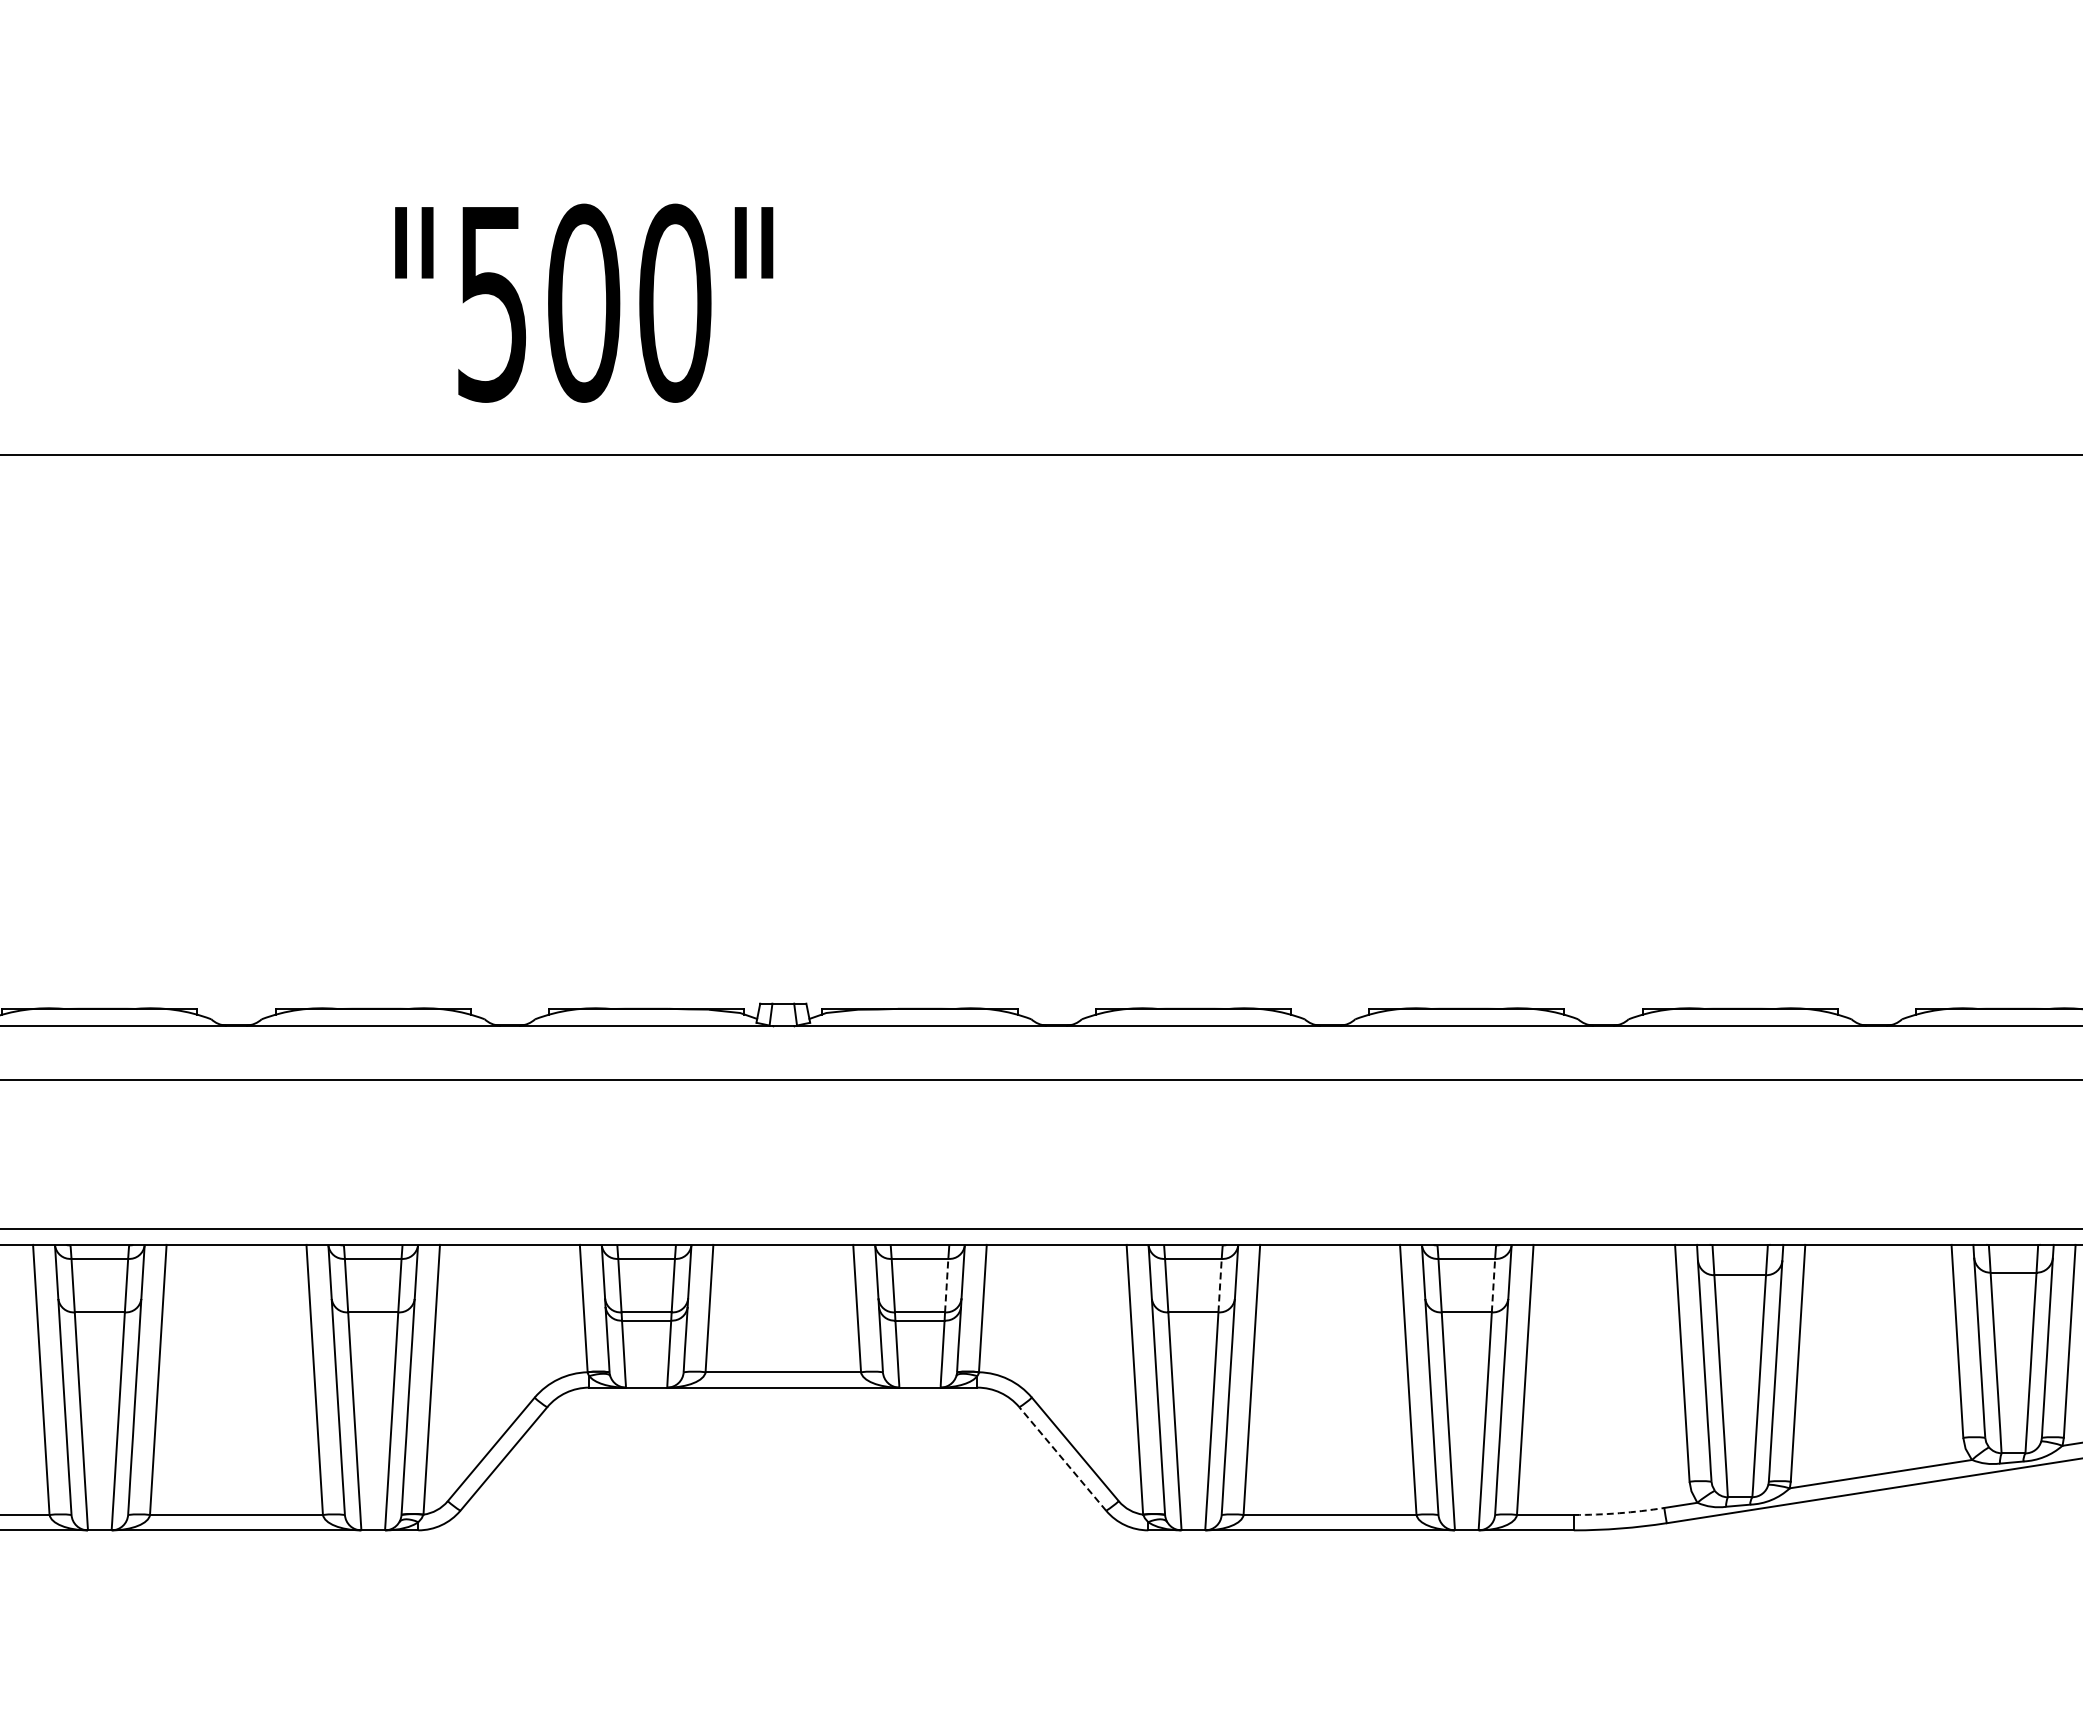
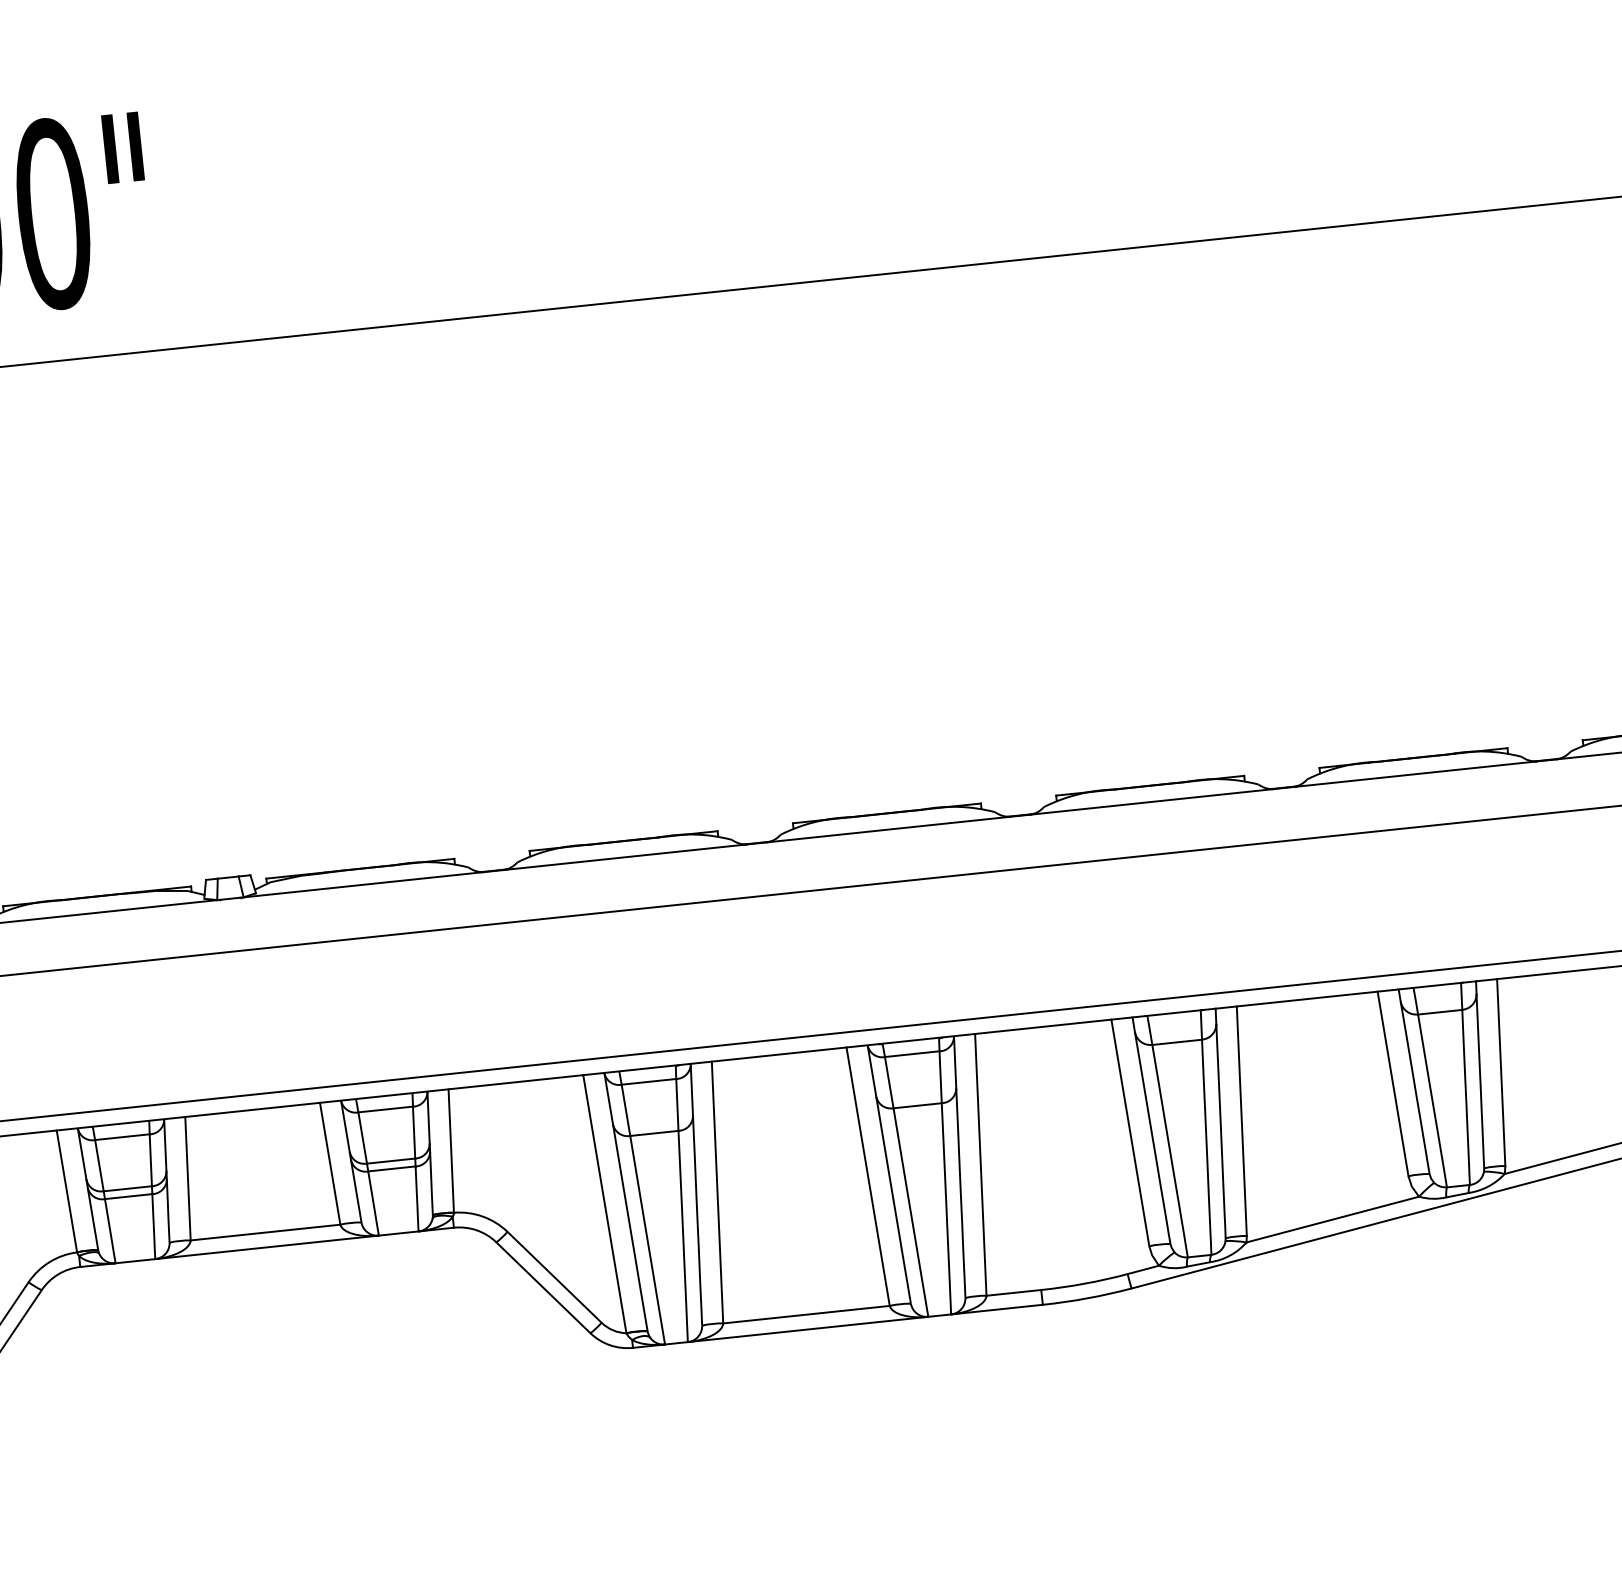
line: (946, 1285) -> (413, 1132), dashed -> solid
line: (1220, 1285) -> (677, 1104), dashed -> solid
line: (1493, 1285) -> (940, 1077), dashed -> solid
line: (1062, 1459) -> (543, 1288), dashed -> solid
arc: (1619, 1513) -> (1085, 1283), dashed -> solid

